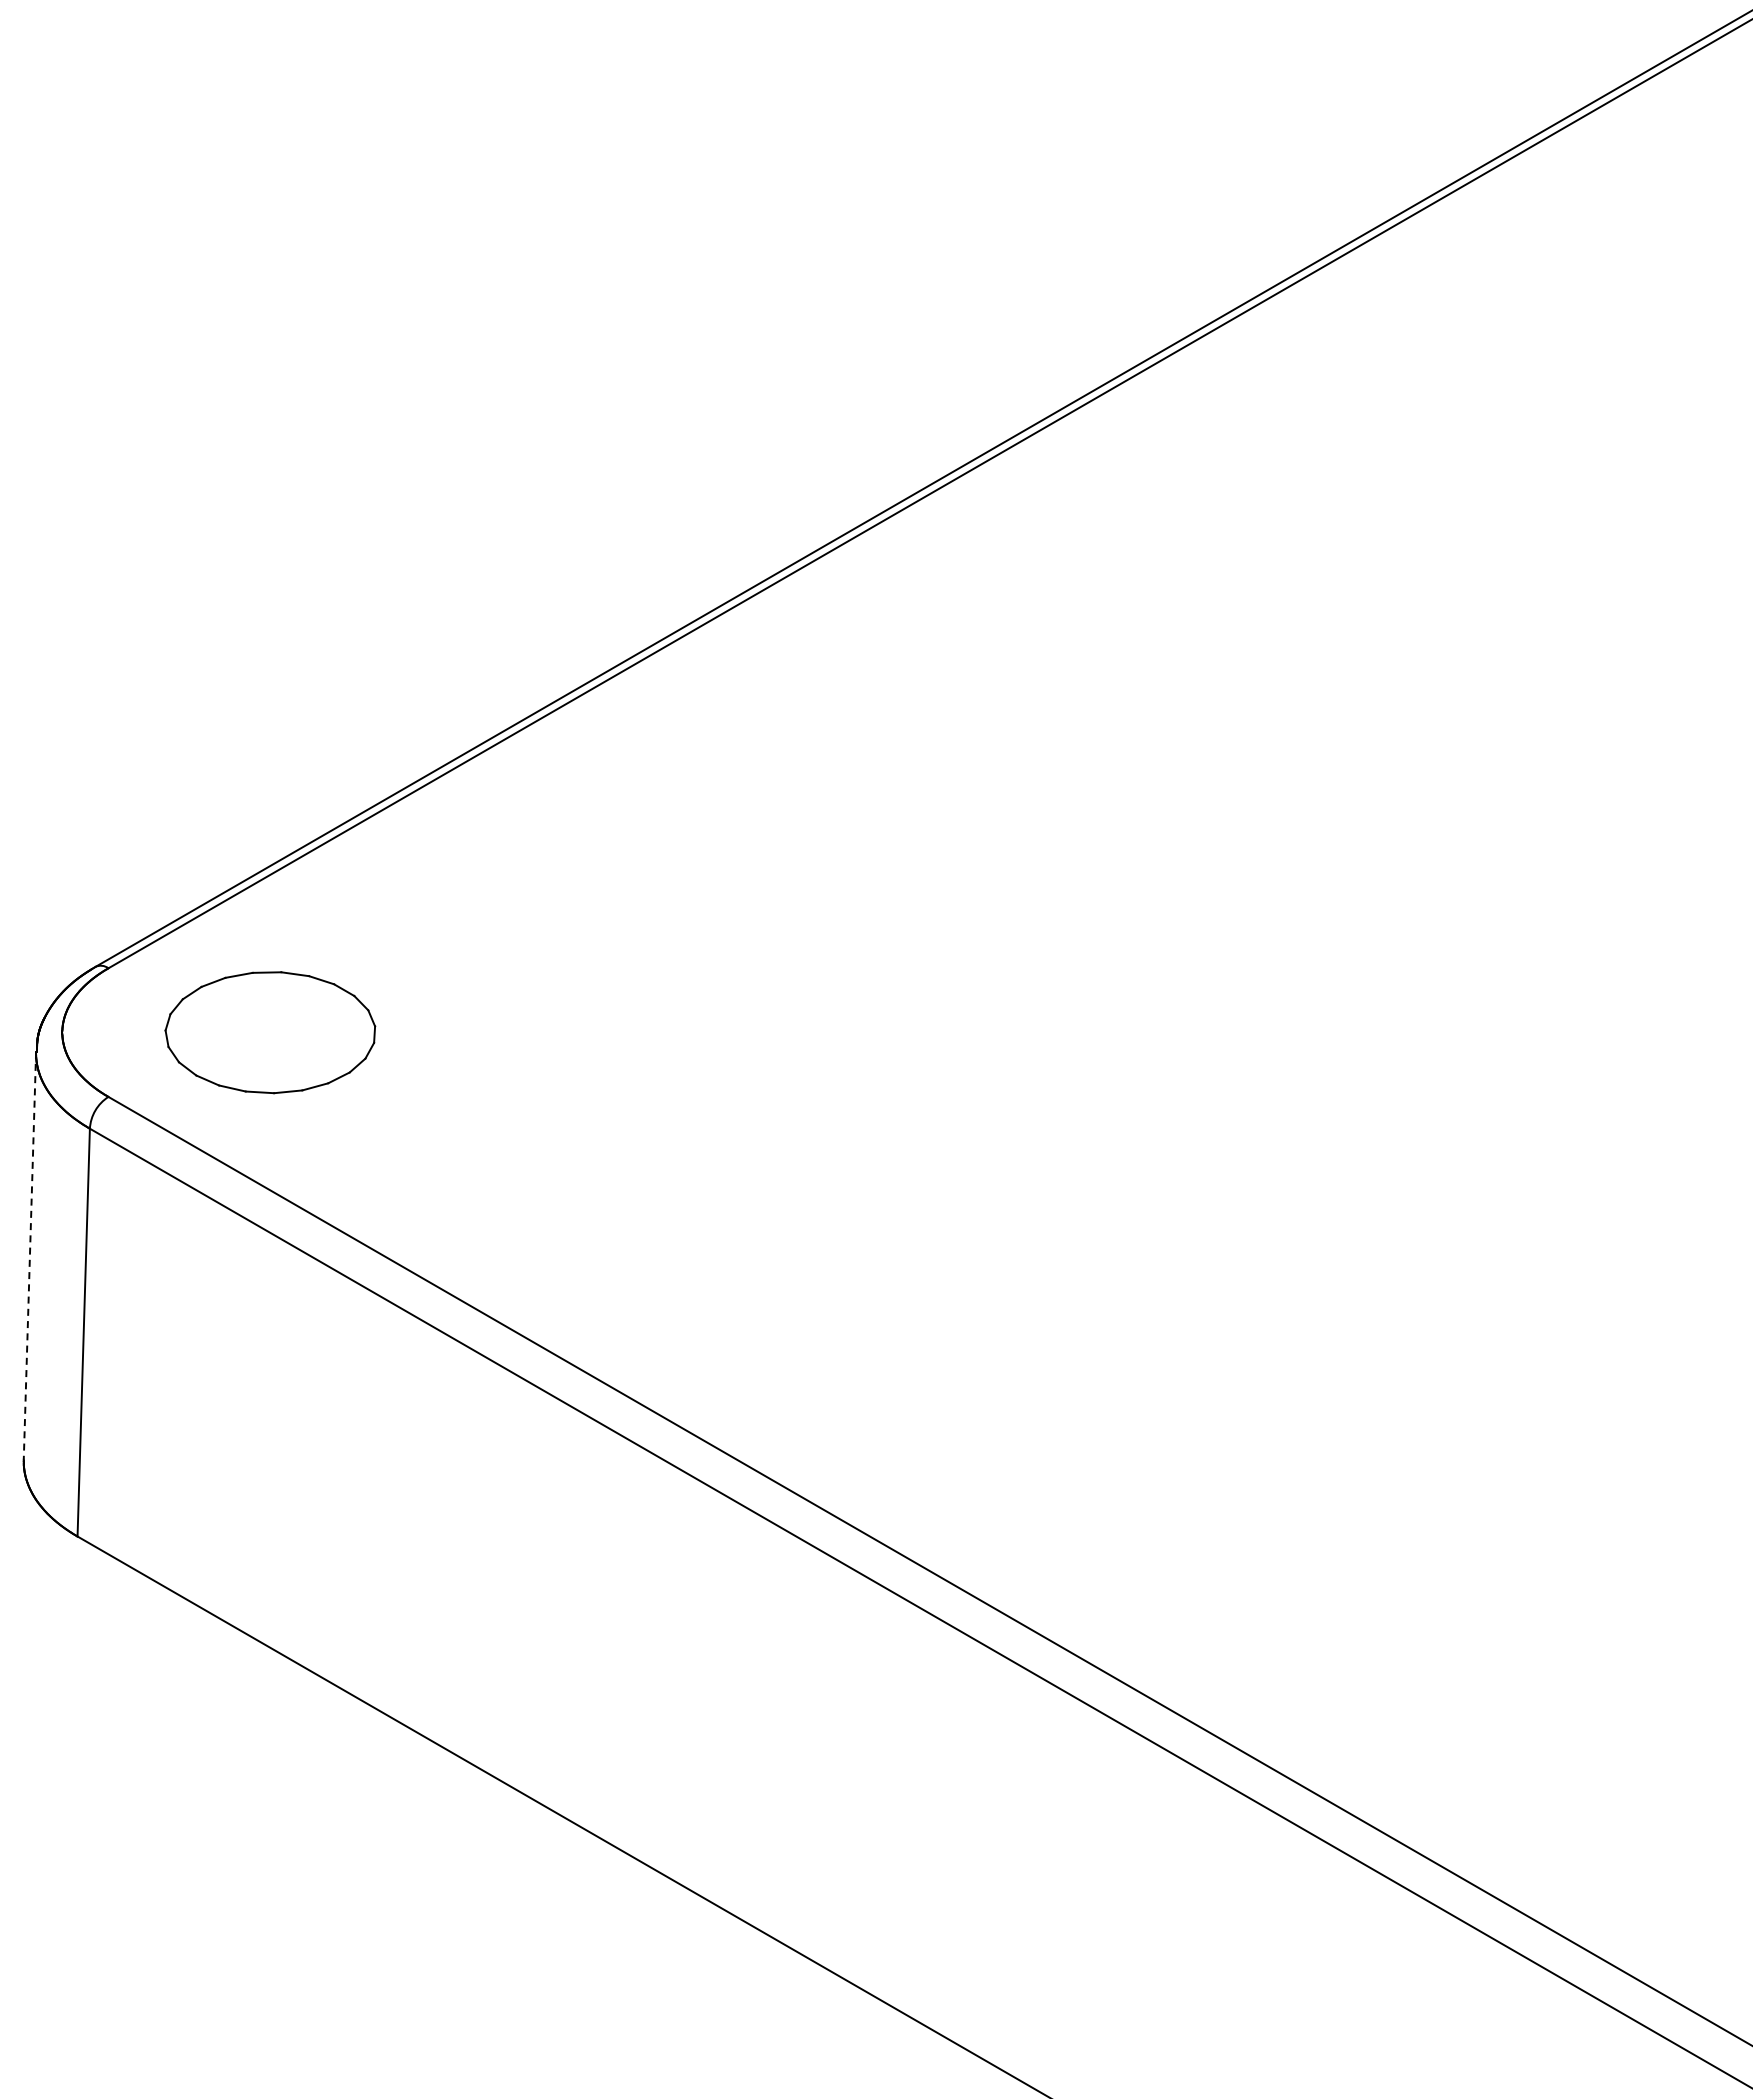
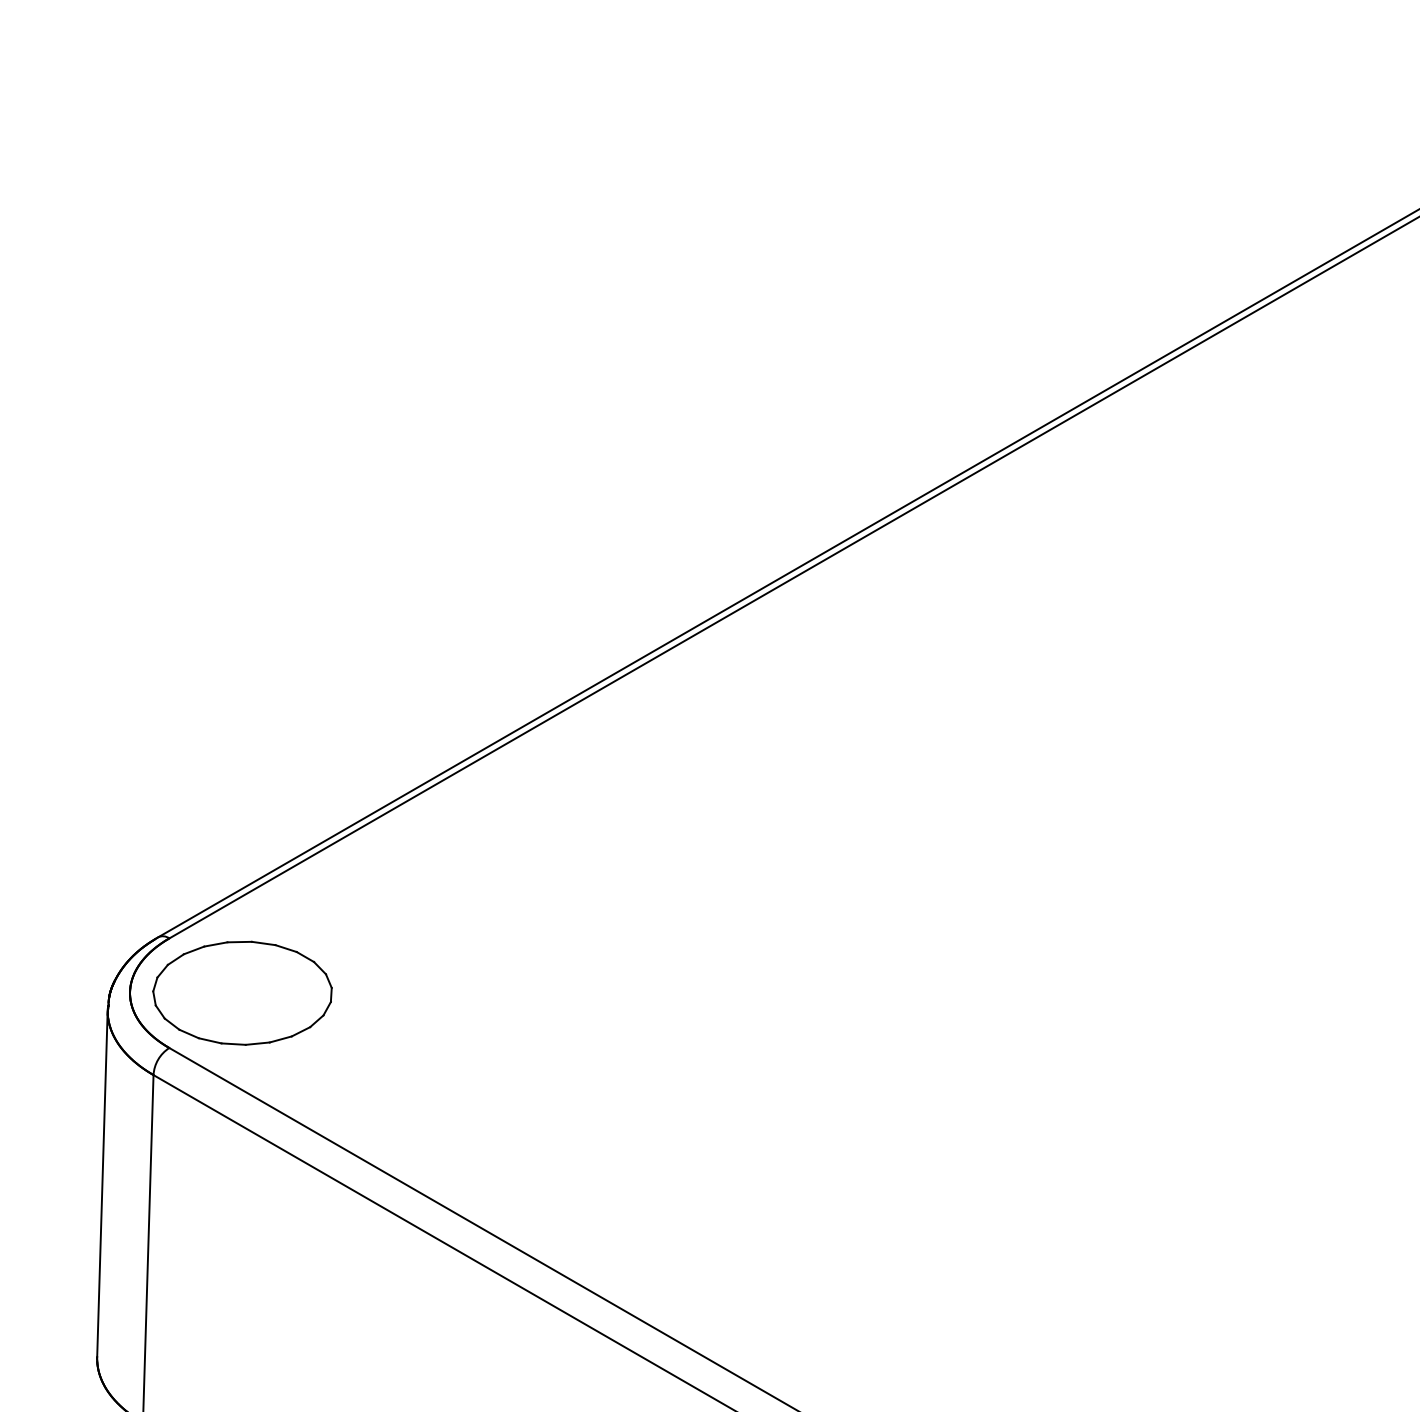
part: (270, 1032) -> (242, 993), moved
line: (29, 1256) -> (102, 1183), dashed -> solid

